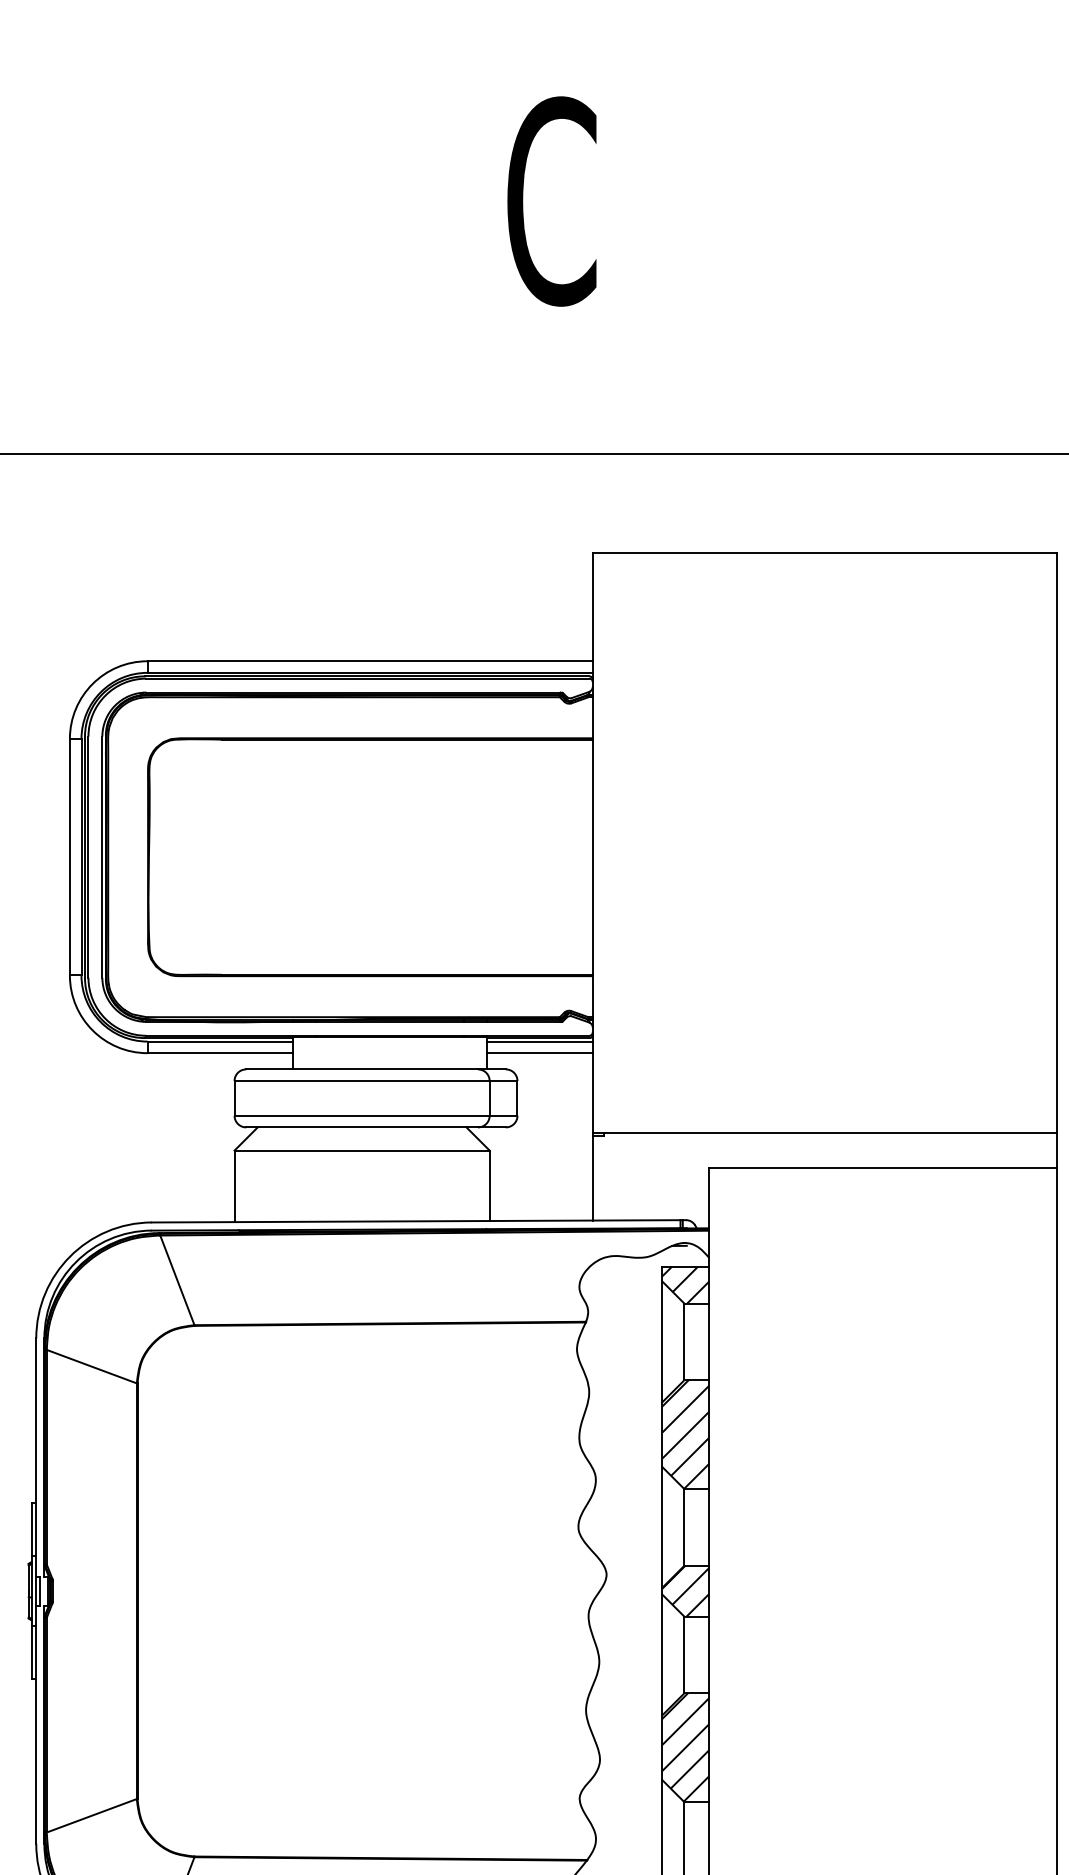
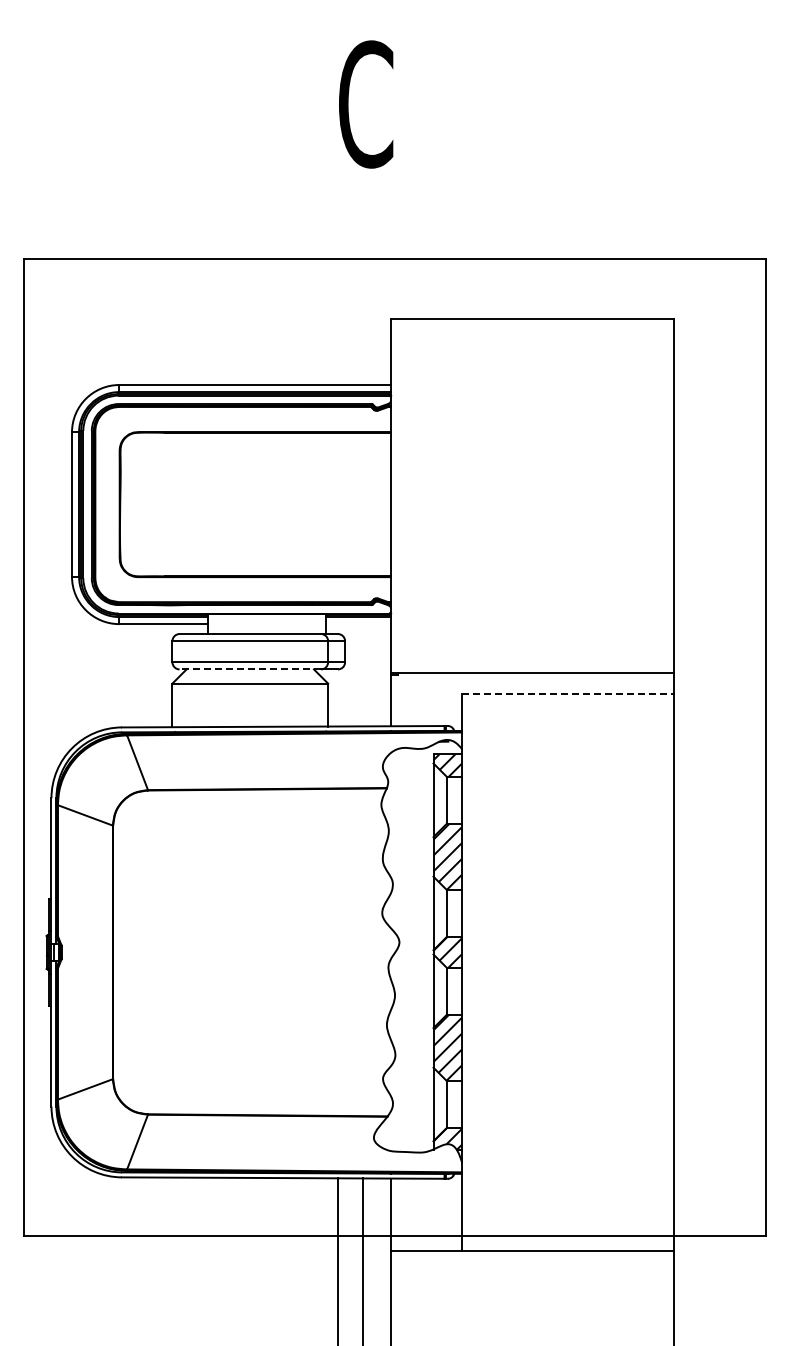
line: (539, 1053) -> (358, 624), removed
line: (362, 1127) -> (250, 669), solid -> dashed
line: (883, 1168) -> (568, 694), solid -> dashed

